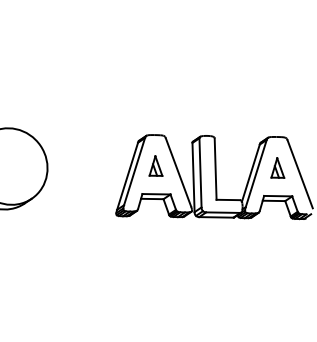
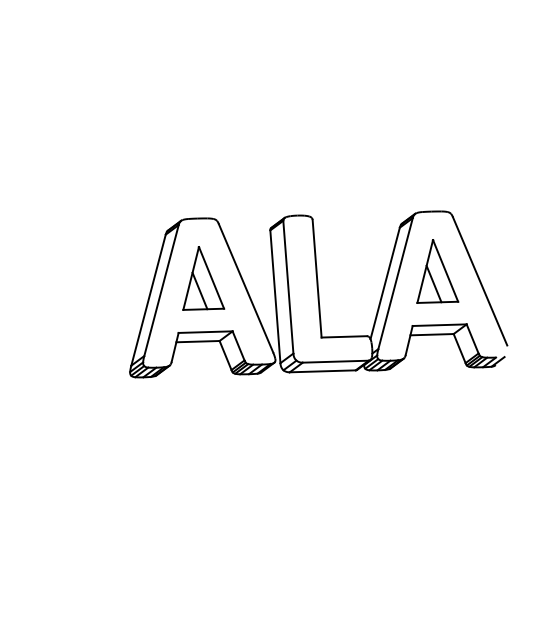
part: (155, 165) -> (201, 276), size x1.67
part: (277, 167) -> (435, 270), size x1.67

